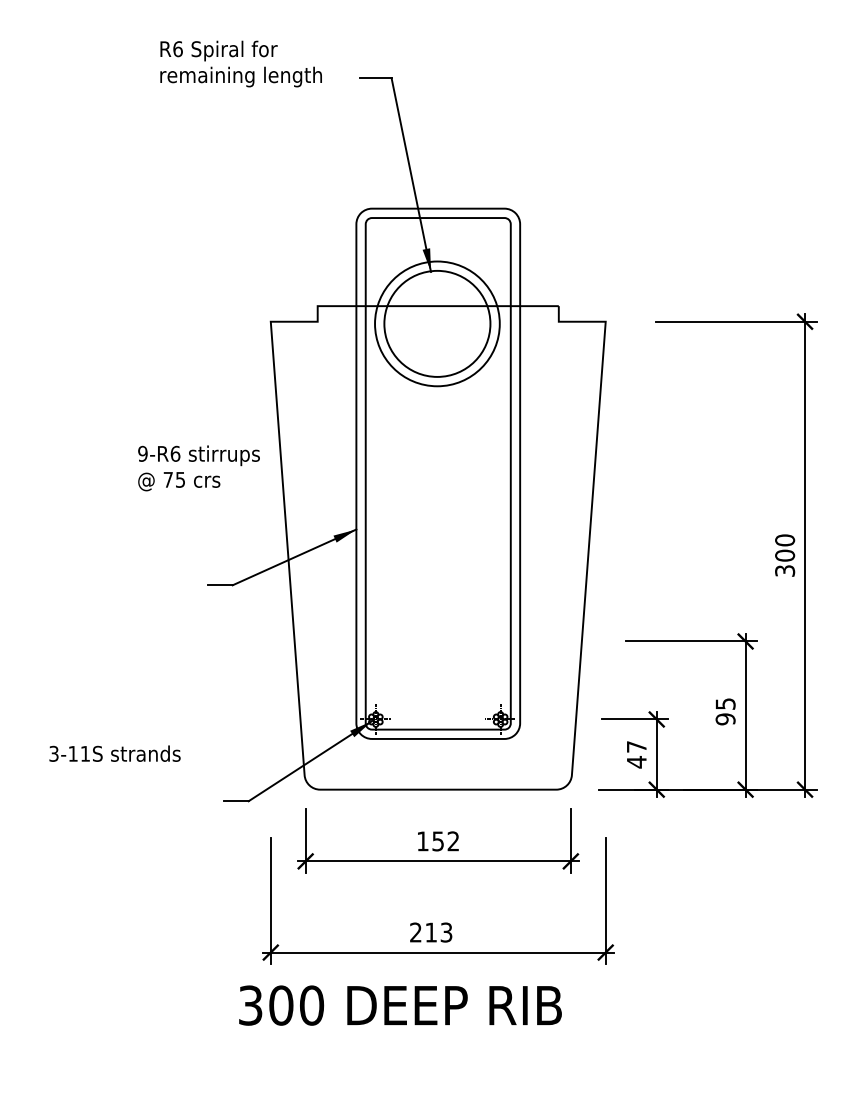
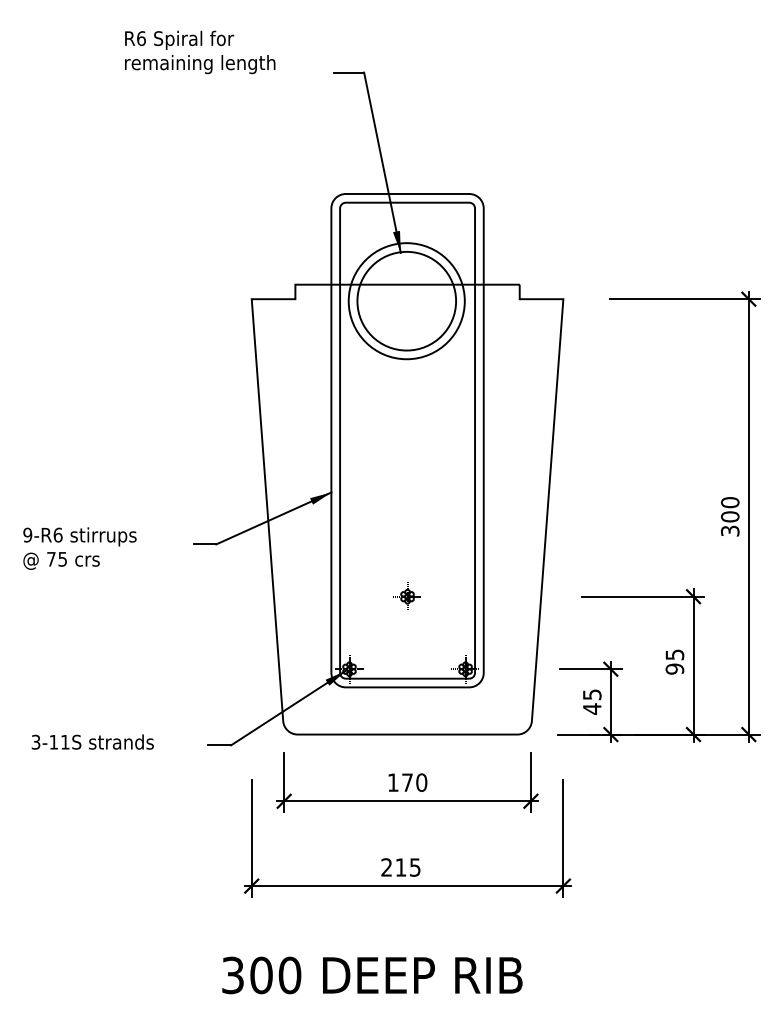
text: (241, 64) -> (200, 52), moved
text: (198, 468) -> (79, 548), moved
part: (437, 640) -> (406, 595), added
text: (637, 746) -> (592, 694), 47 -> 45
text: (114, 753) -> (92, 741), moved
text: (445, 841) -> (414, 782), 152 -> 170
text: (446, 932) -> (415, 867), 213 -> 215
text: (400, 1005) -> (372, 975), moved

